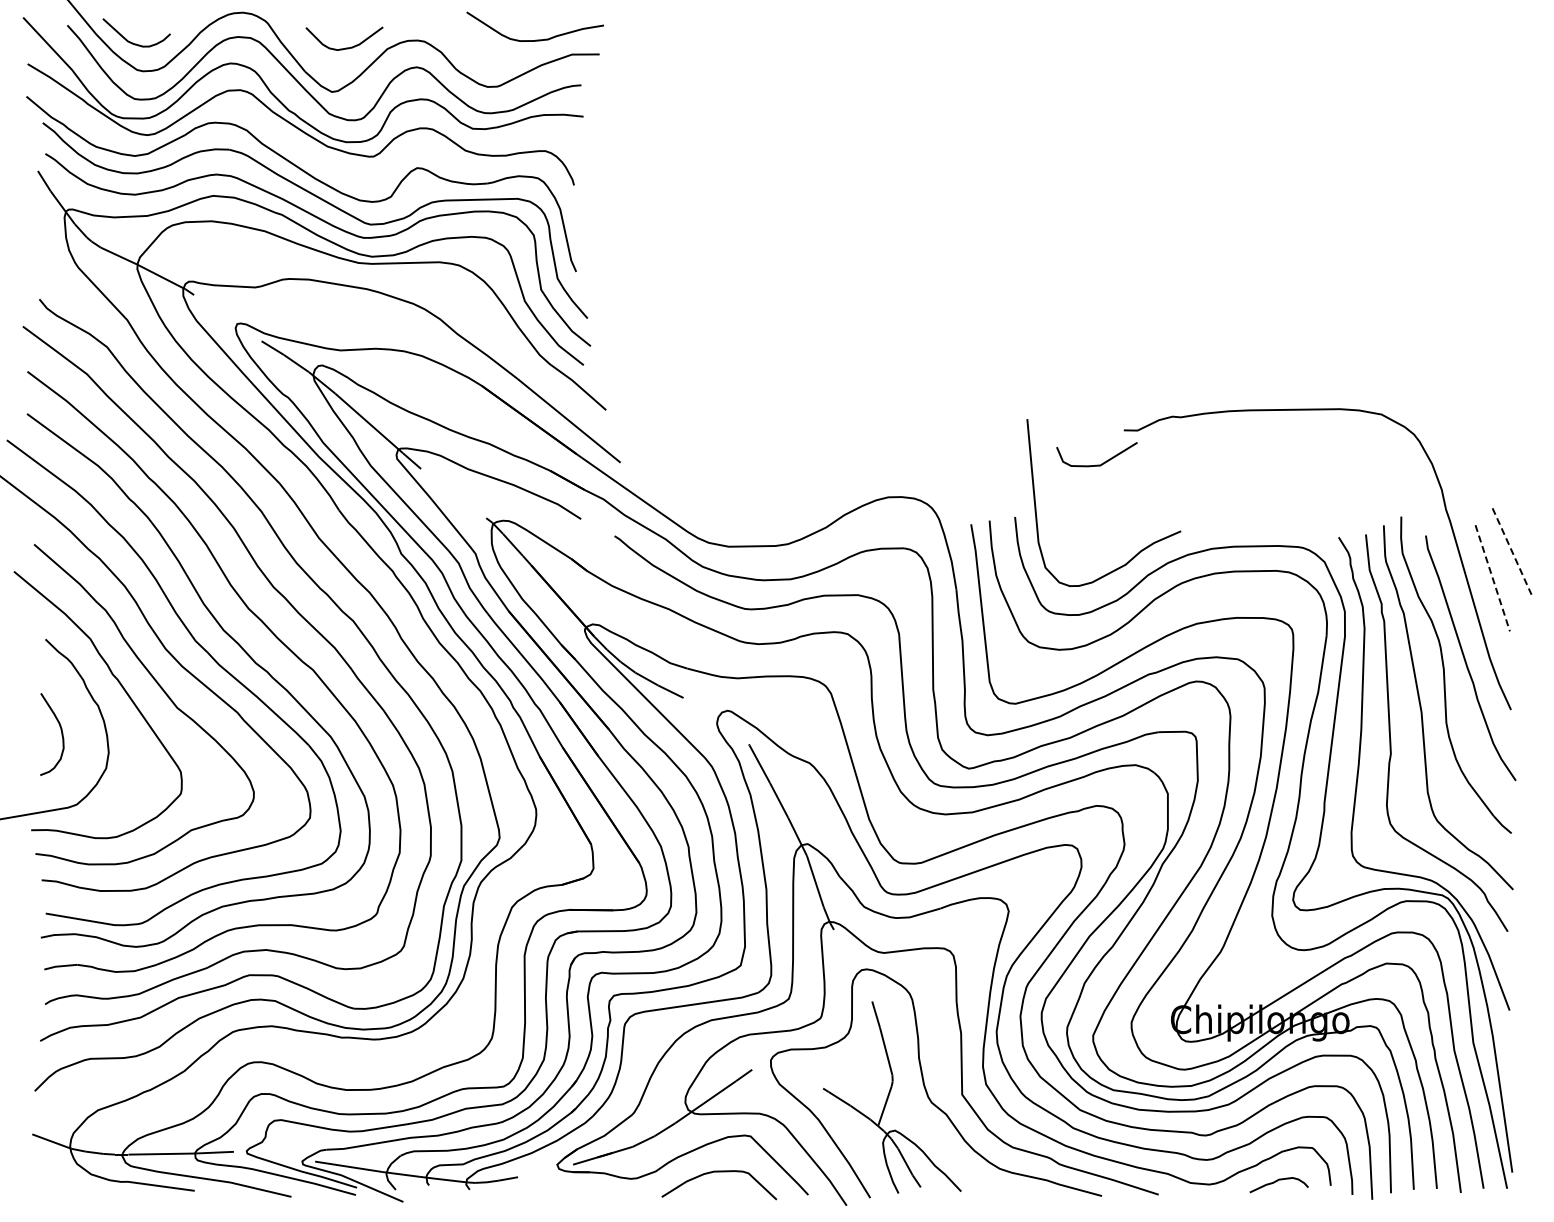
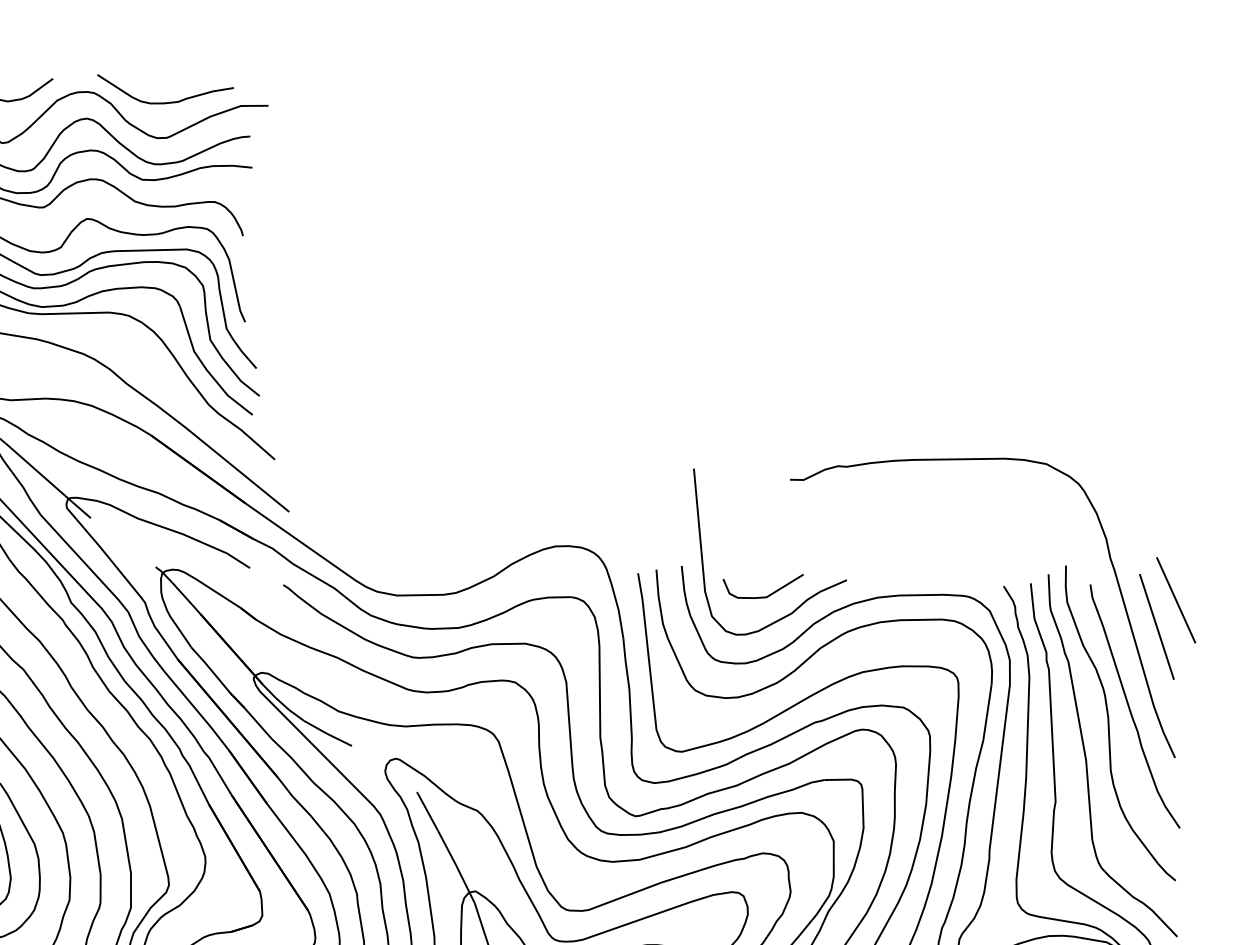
curve: (535, 39) -> (165, 101), moved
curve: (1096, 464) -> (762, 596), moved
line: (1512, 551) -> (1176, 600), dashed -> solid
line: (1492, 578) -> (1156, 627), dashed -> solid

